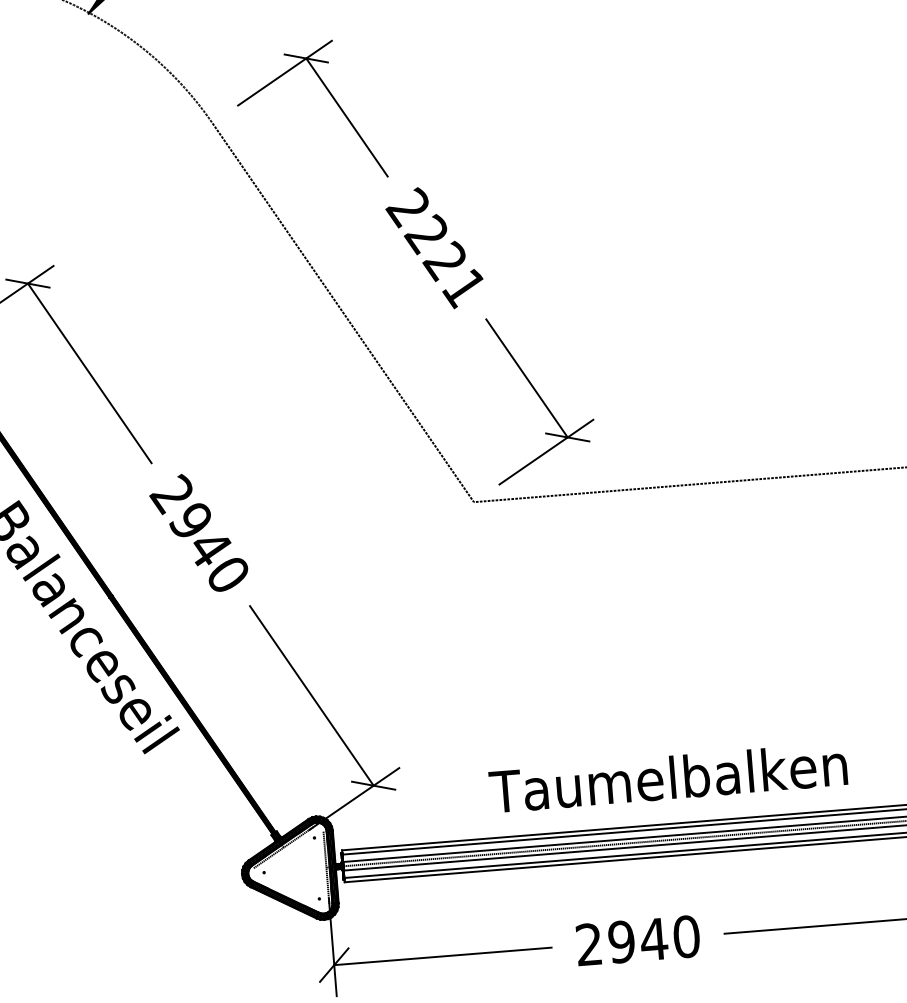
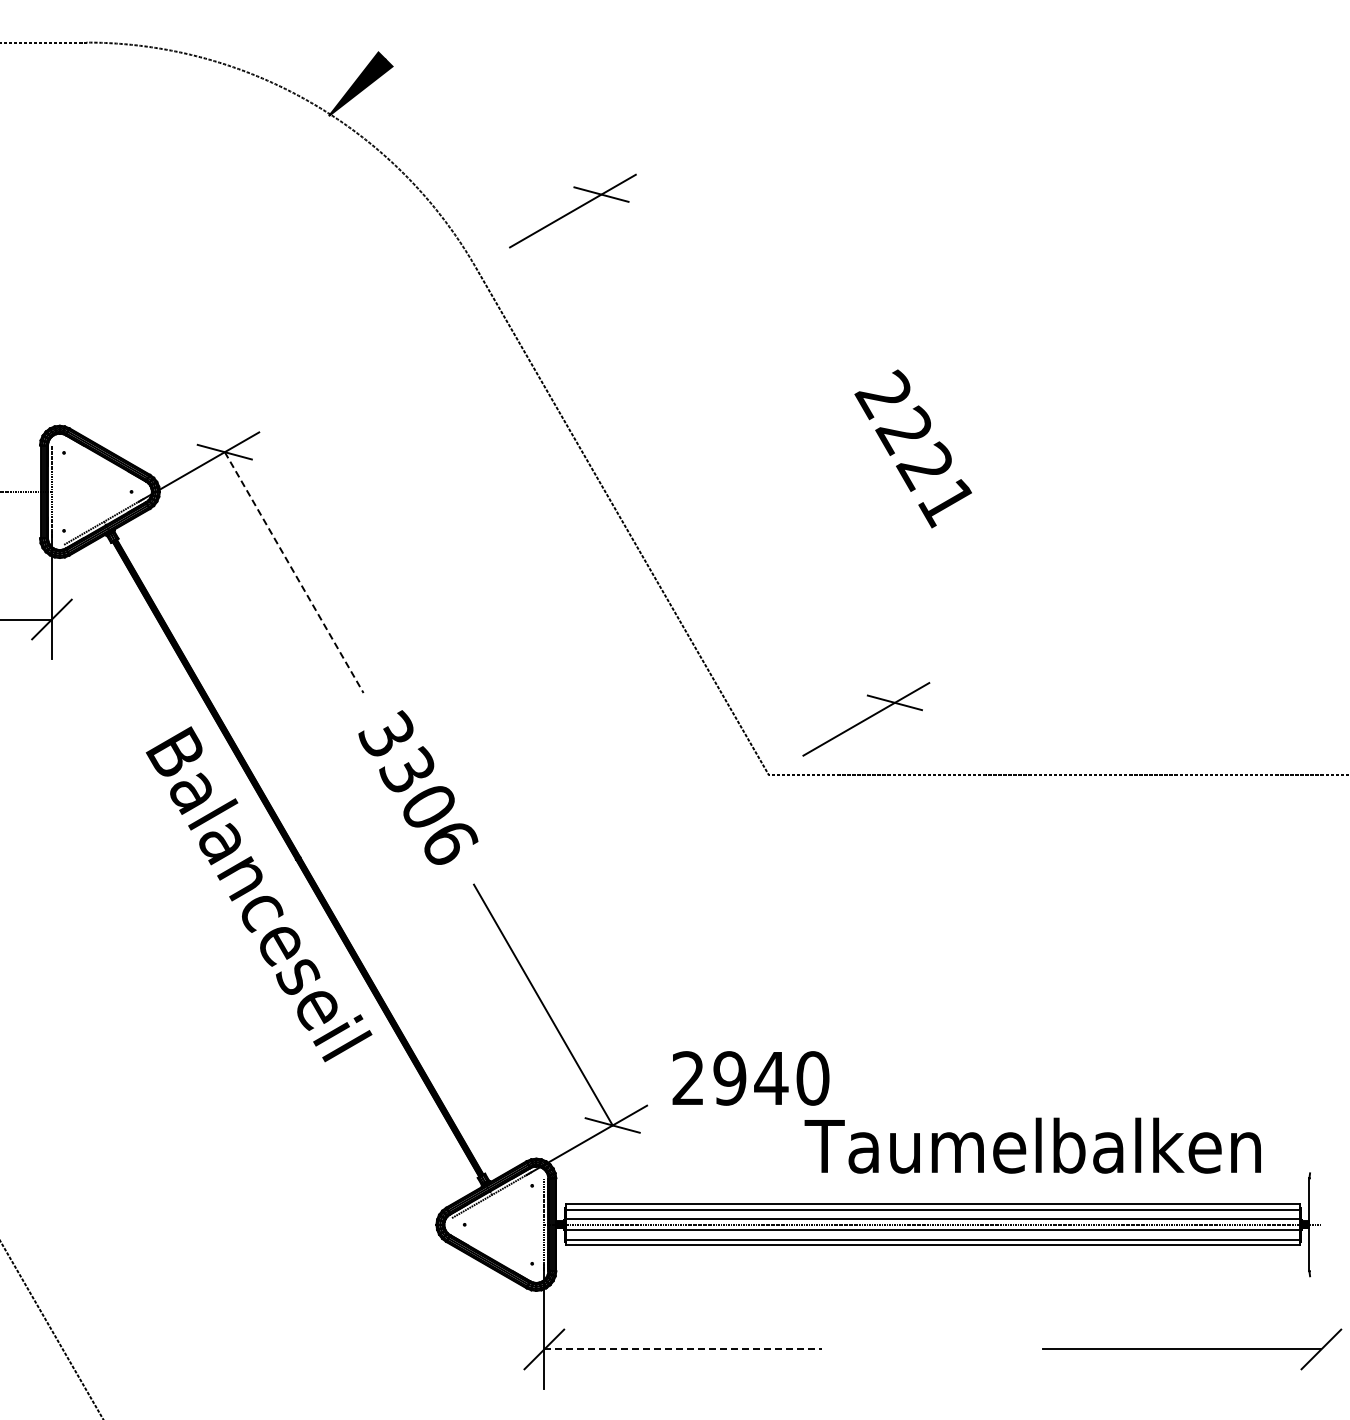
line: (346, 117) -> (646, 273), removed
text: (434, 248) -> (912, 448), moved
line: (90, 373) -> (294, 572), solid -> dashed
line: (526, 378) -> (848, 623), removed
text: (199, 532) -> (417, 786), 2940 -> 3306
text: (667, 777) -> (1032, 1145), moved
text: (637, 940) -> (750, 1078), moved
line: (443, 956) -> (683, 1349), solid -> dashed

